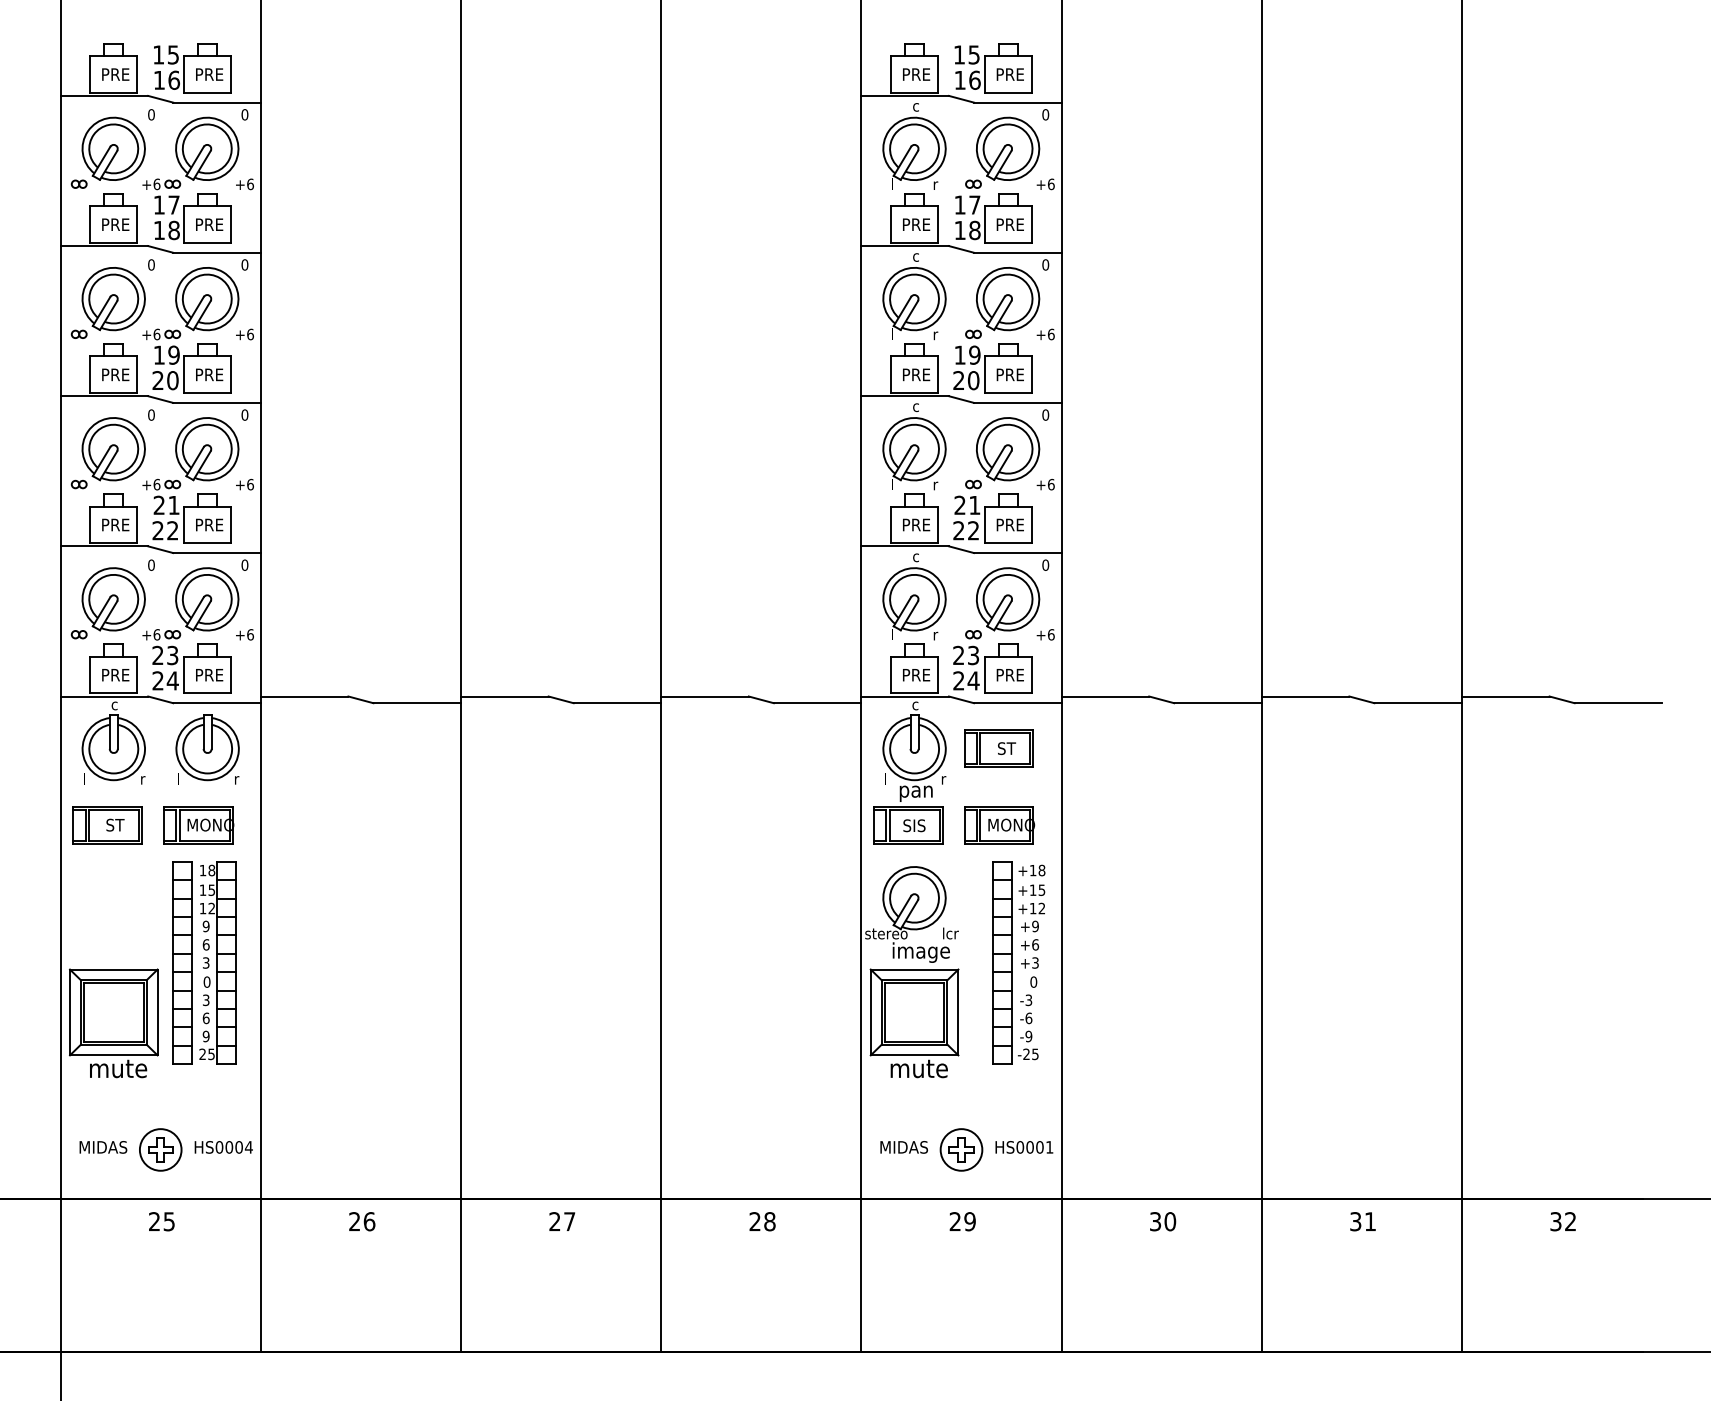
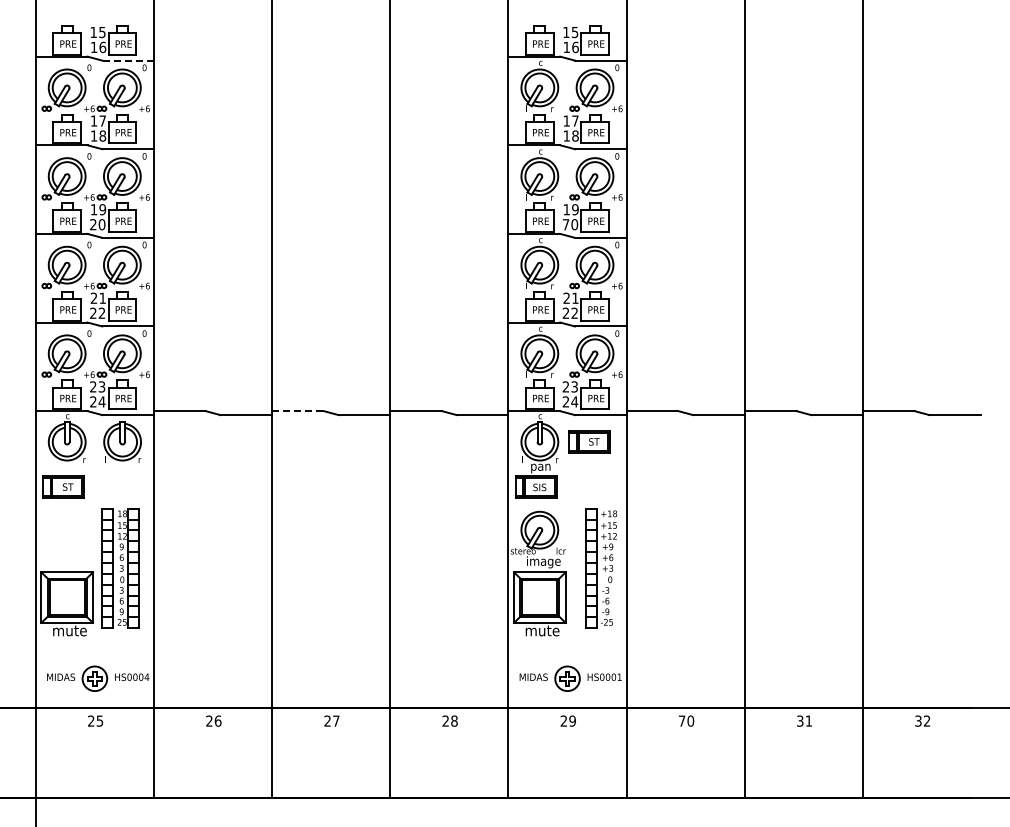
line: (217, 102) -> (128, 60), solid -> dashed
text: (957, 380) -> (565, 224), 20 -> 70
line: (505, 697) -> (298, 411), solid -> dashed
part: (198, 824) -> (117, 486), removed
part: (998, 824) -> (589, 486), removed
text: (1154, 1220) -> (681, 720), 30 -> 70

